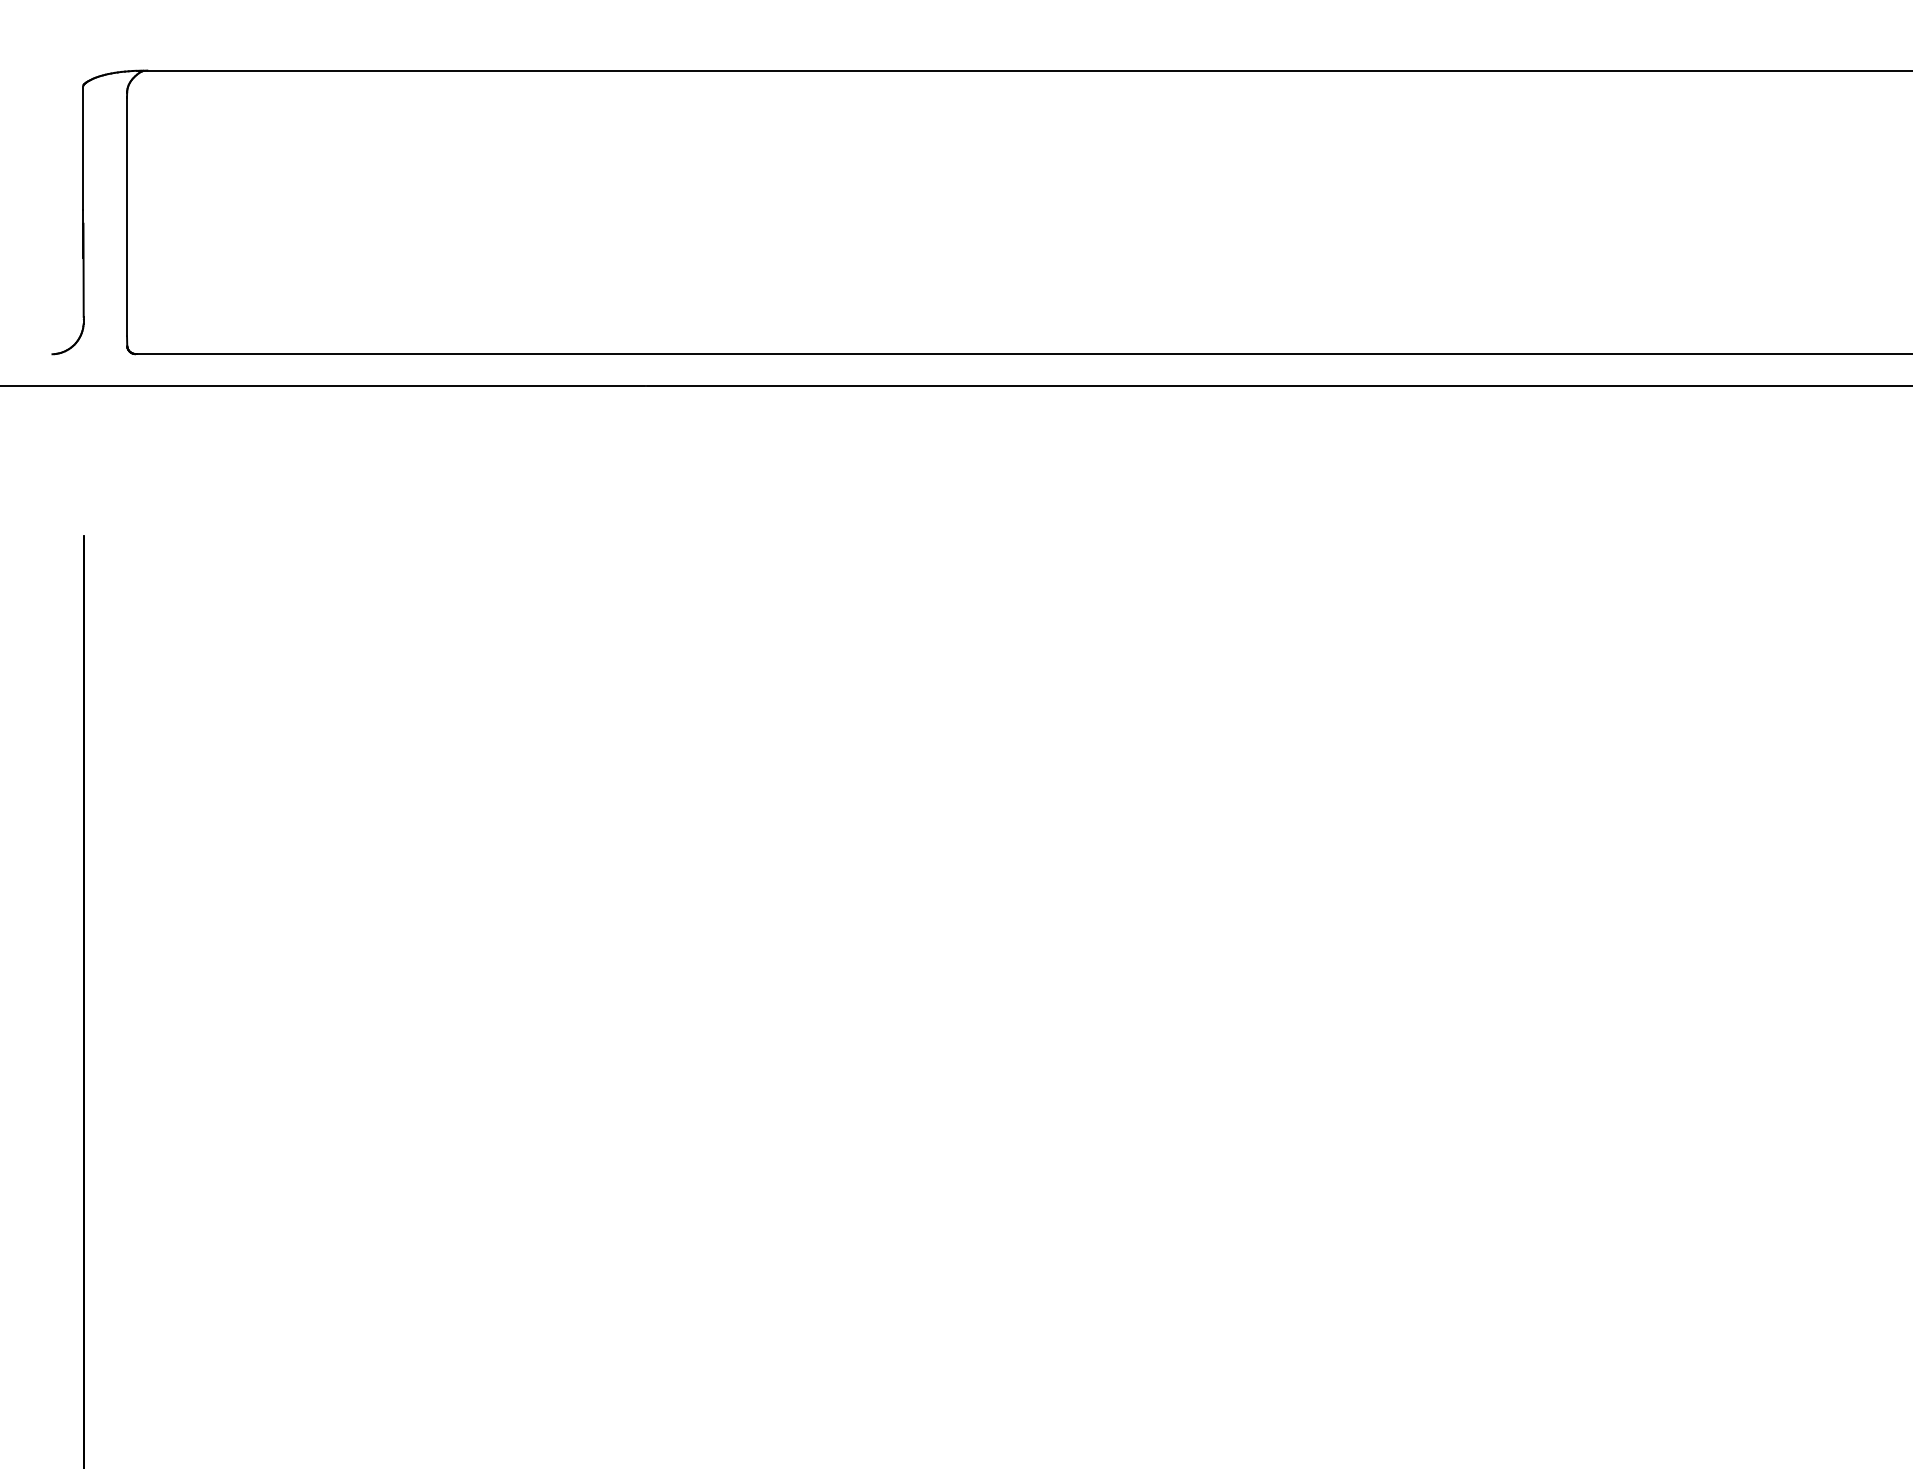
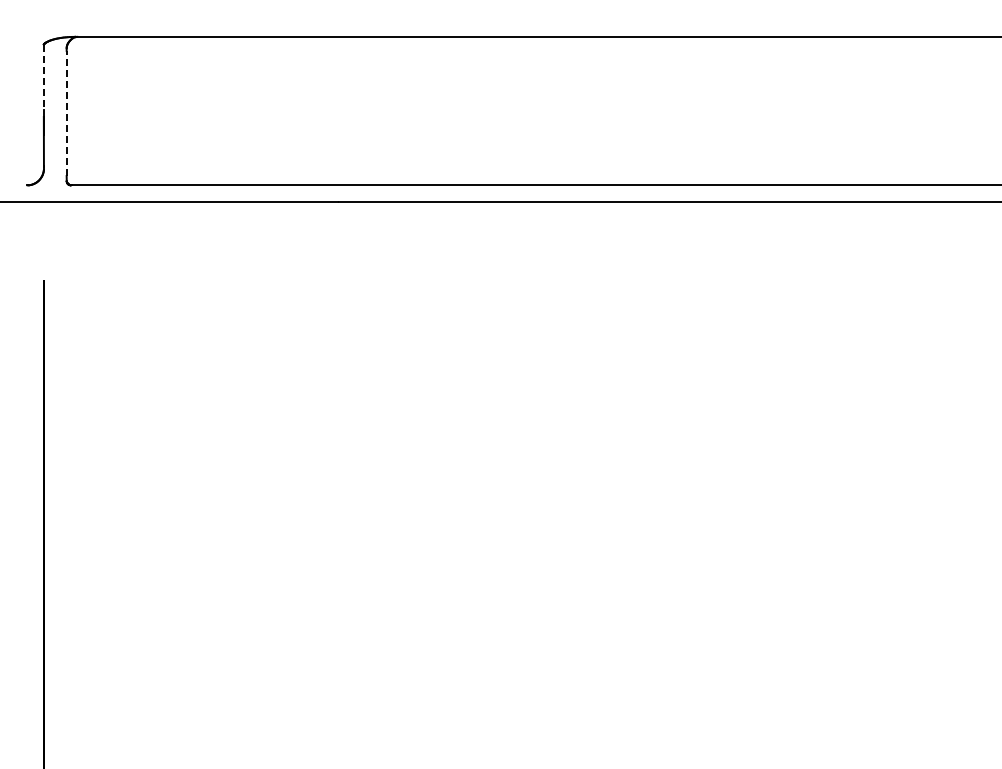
line: (82, 150) -> (43, 78), solid -> dashed
line: (126, 216) -> (66, 113), solid -> dashed

